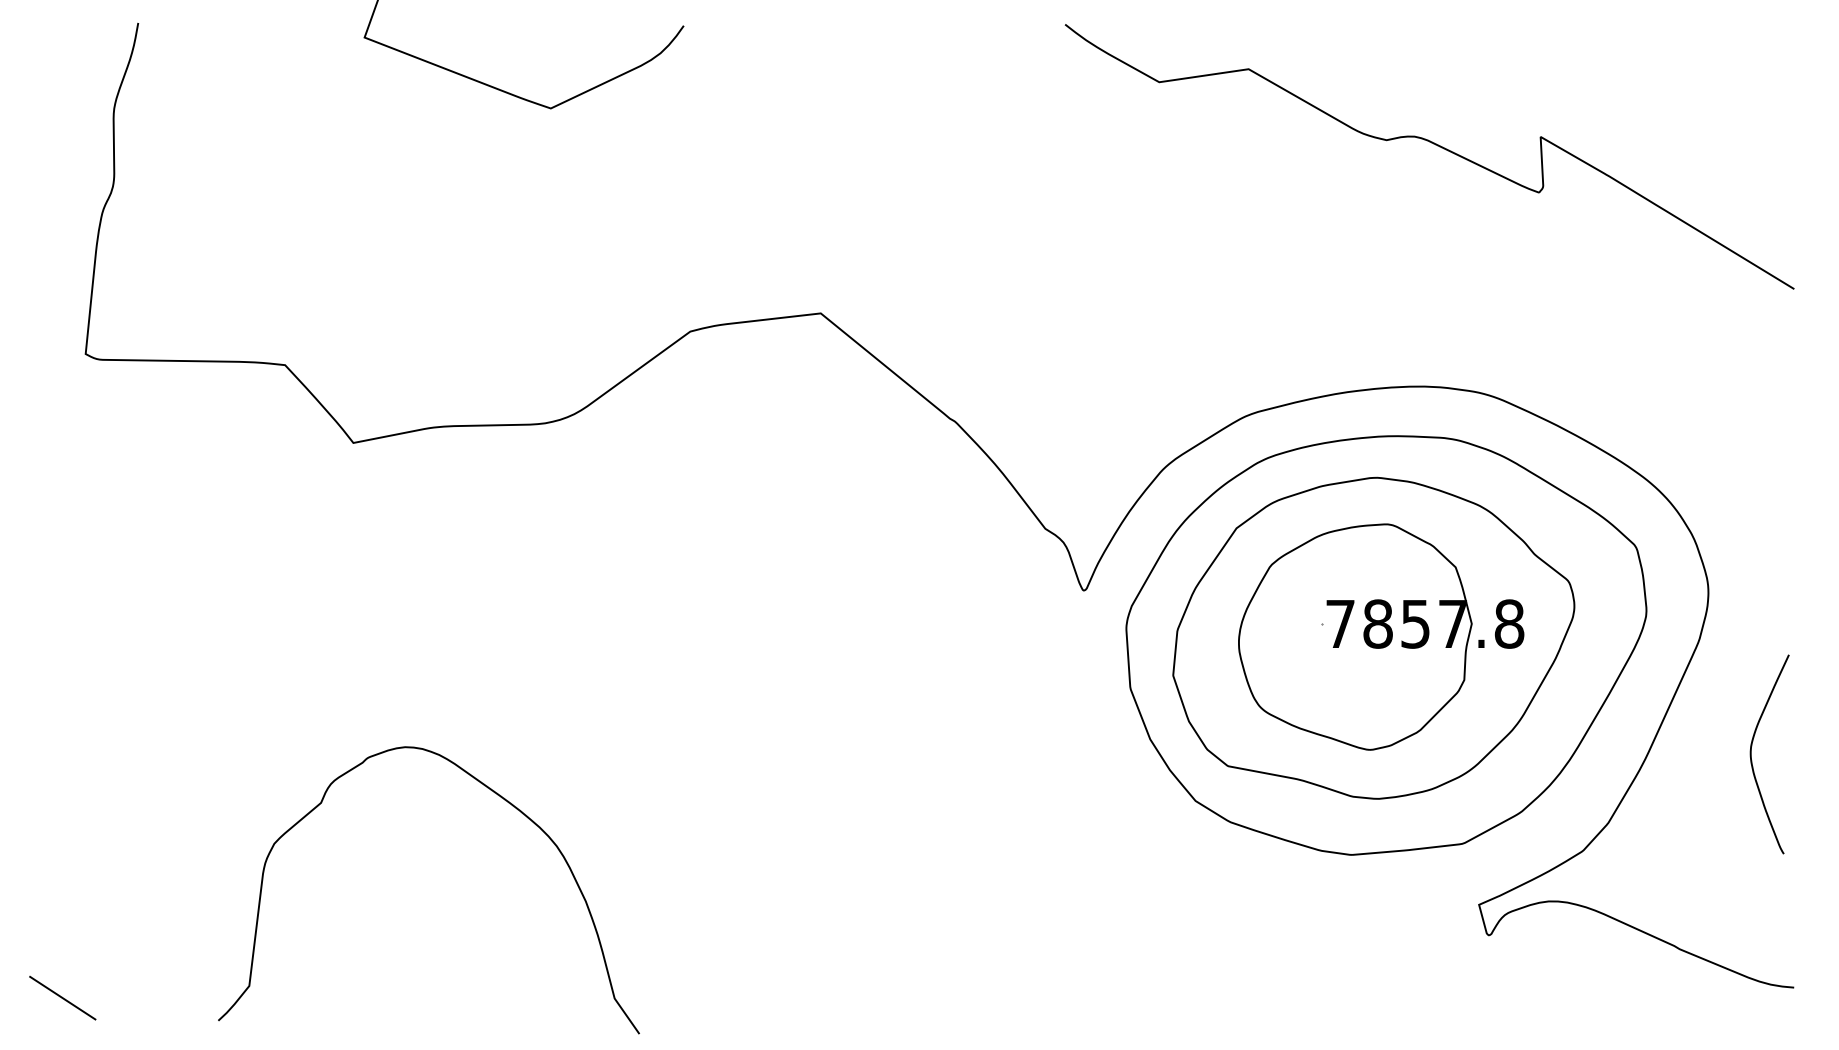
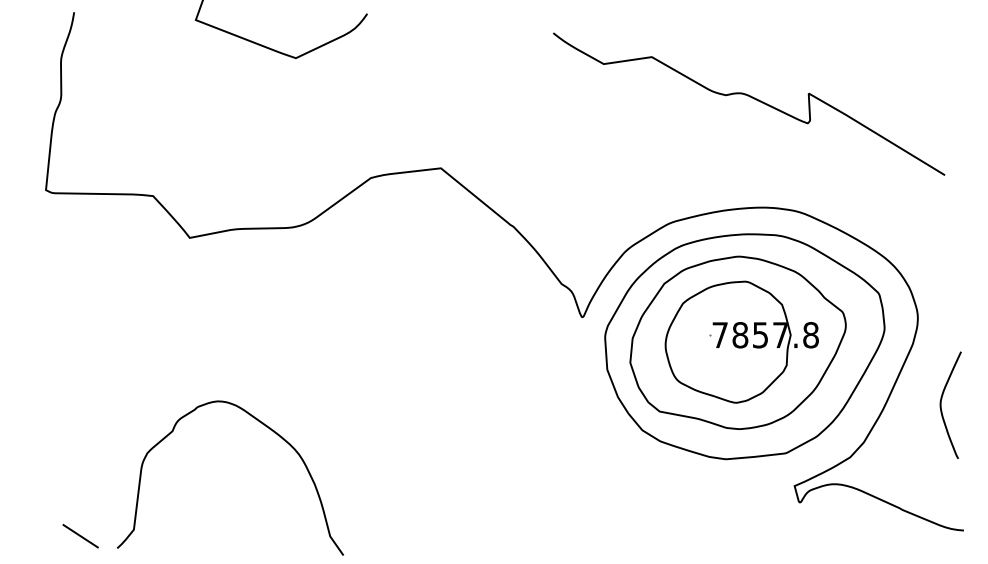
curve: (1434, 146) -> (751, 98), moved
line: (62, 998) -> (80, 536), moved

